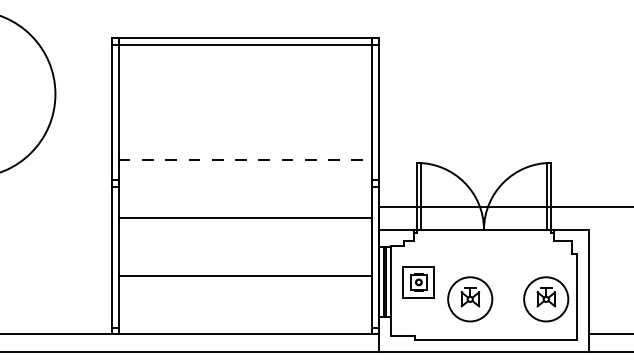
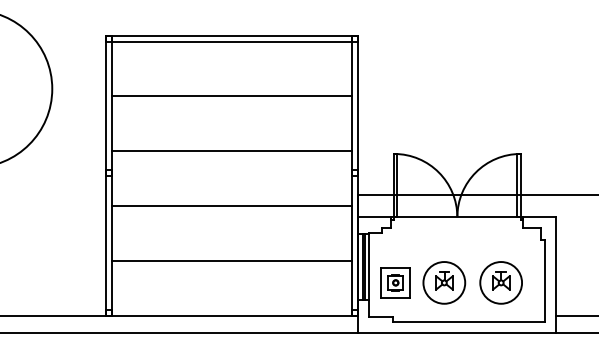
line: (245, 102) -> (231, 96), added
line: (246, 160) -> (232, 151), dashed -> solid
part: (418, 282) -> (395, 282), moved
part: (545, 298) -> (500, 282), moved

